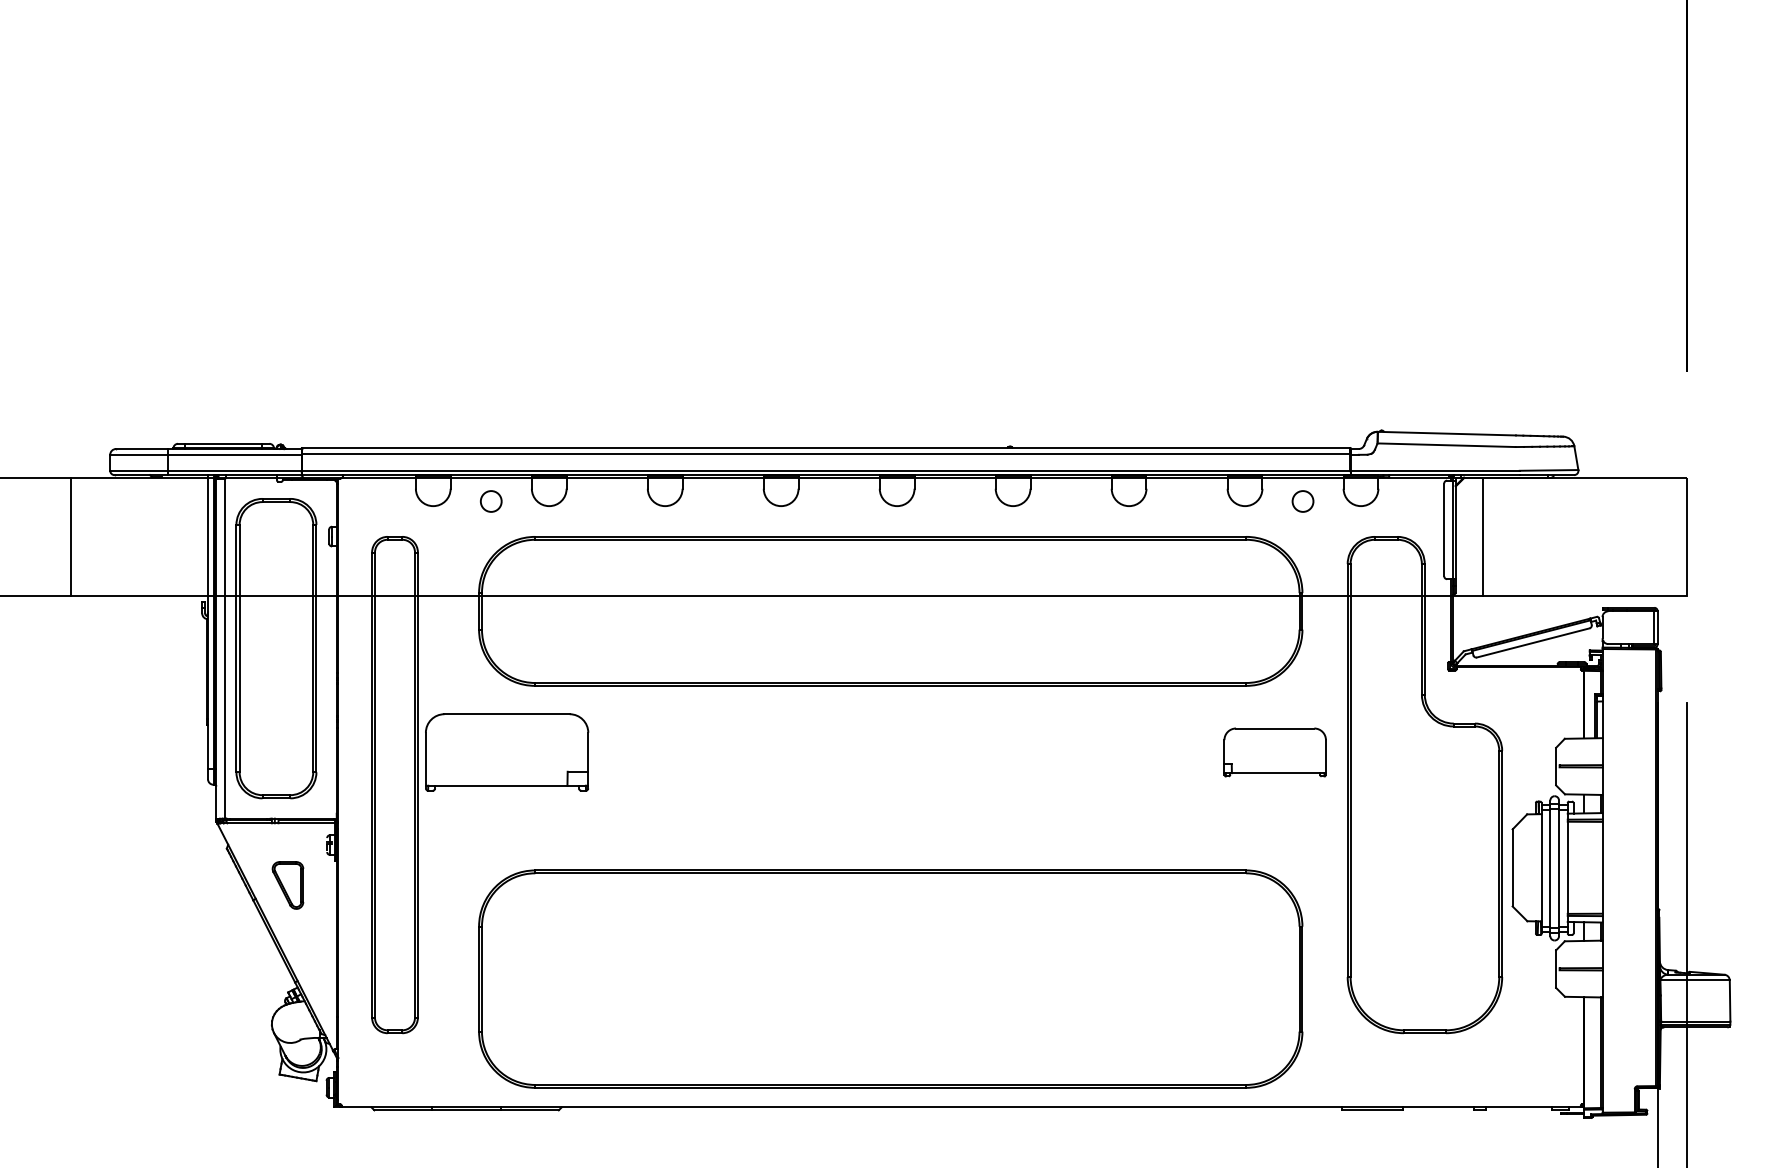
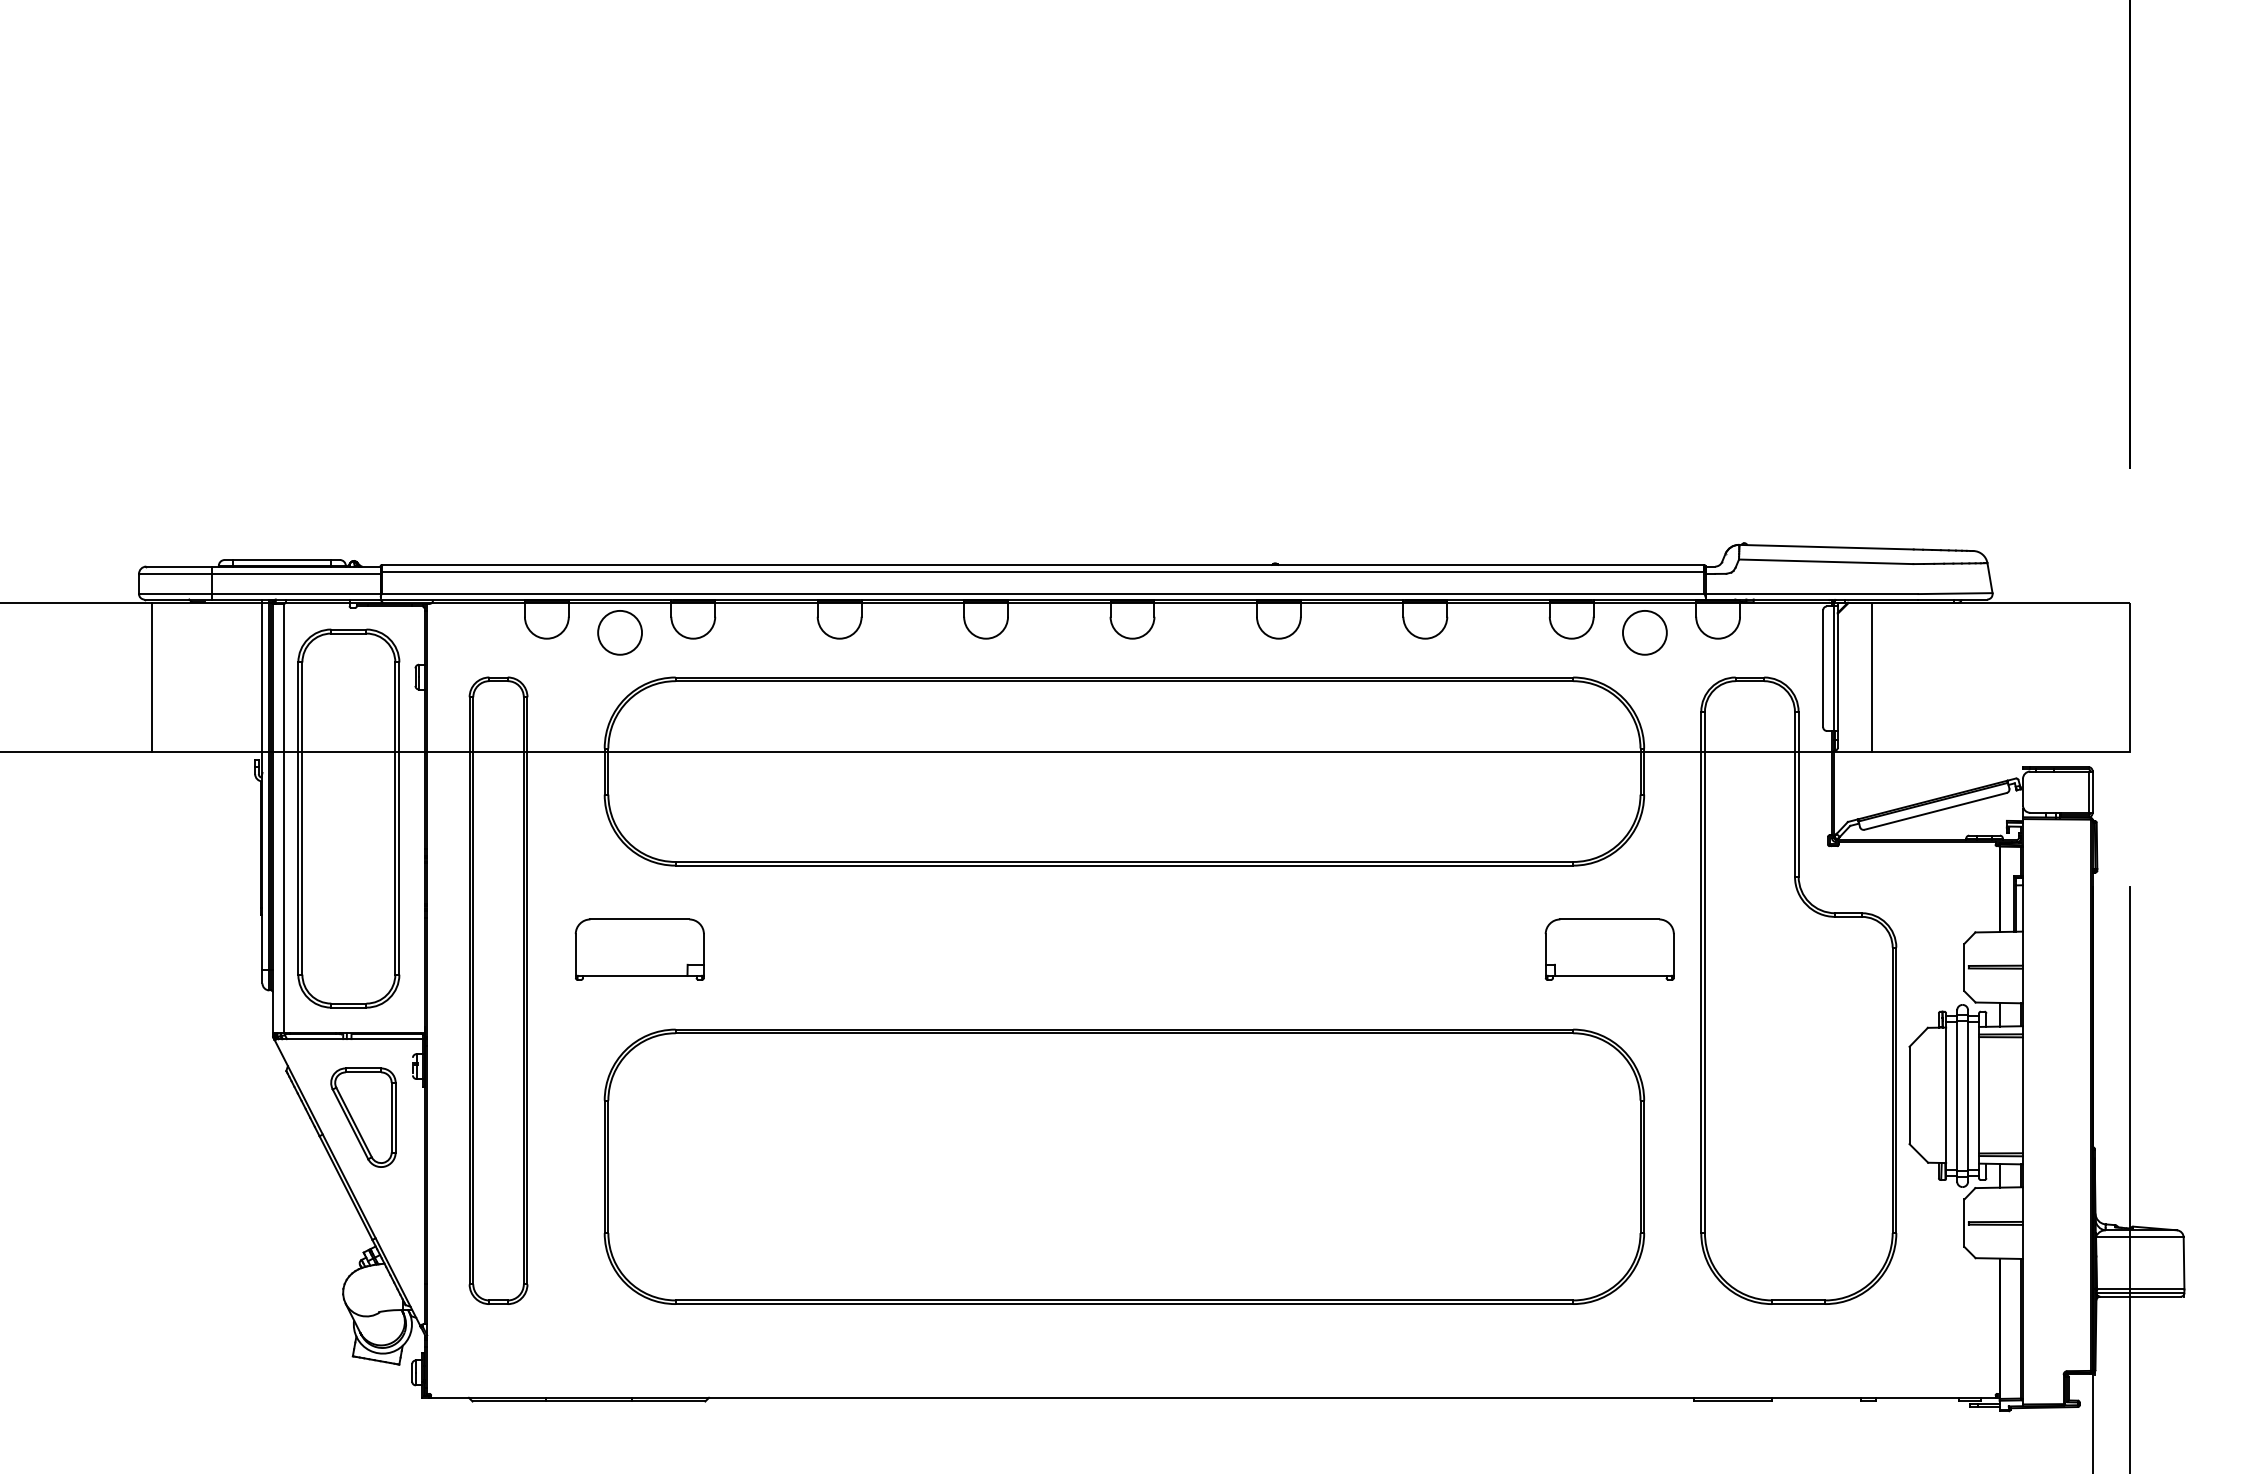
circle: (491, 501) -> (620, 632), size x1.67
circle: (1302, 501) -> (1644, 632), size x1.67
line: (70, 536) -> (152, 677), moved
part: (506, 752) -> (639, 949), size x0.62
part: (288, 885) -> (363, 1117), size x1.67
part: (890, 978) -> (1124, 1166), moved

